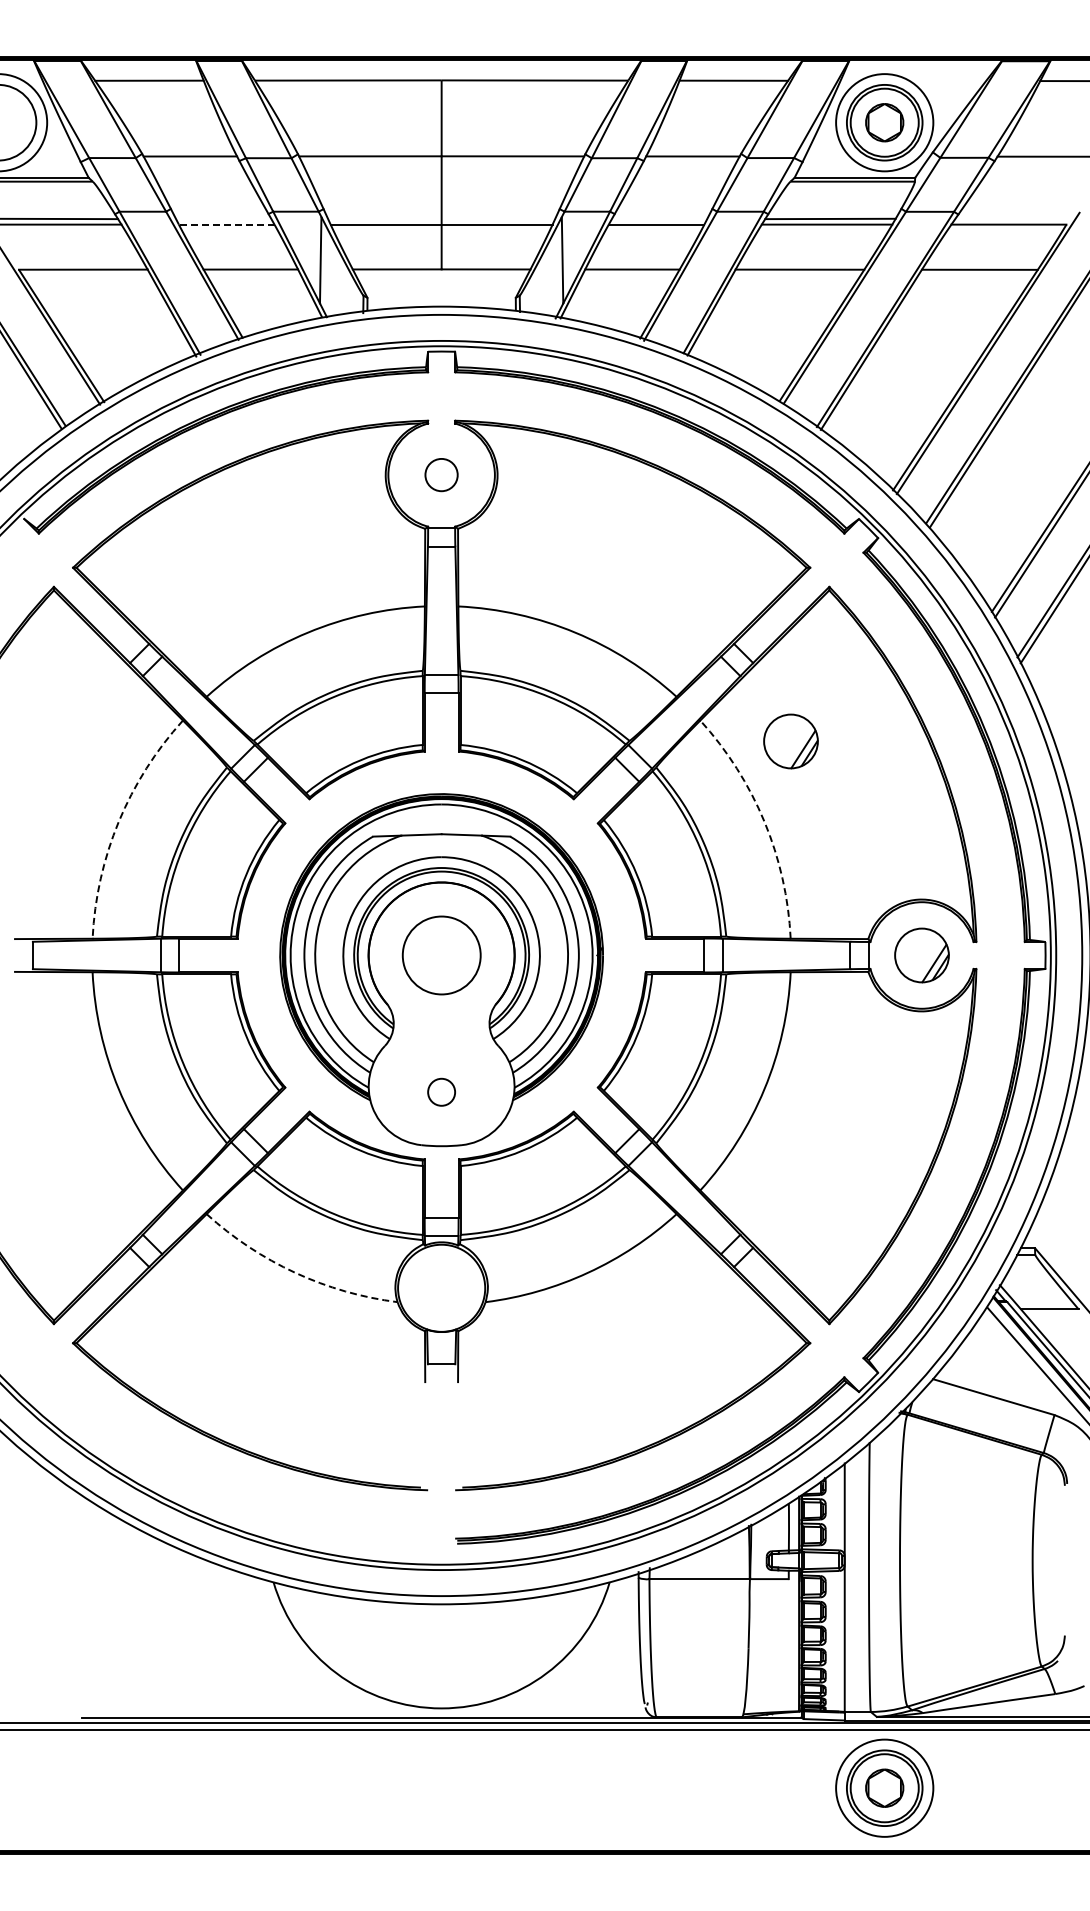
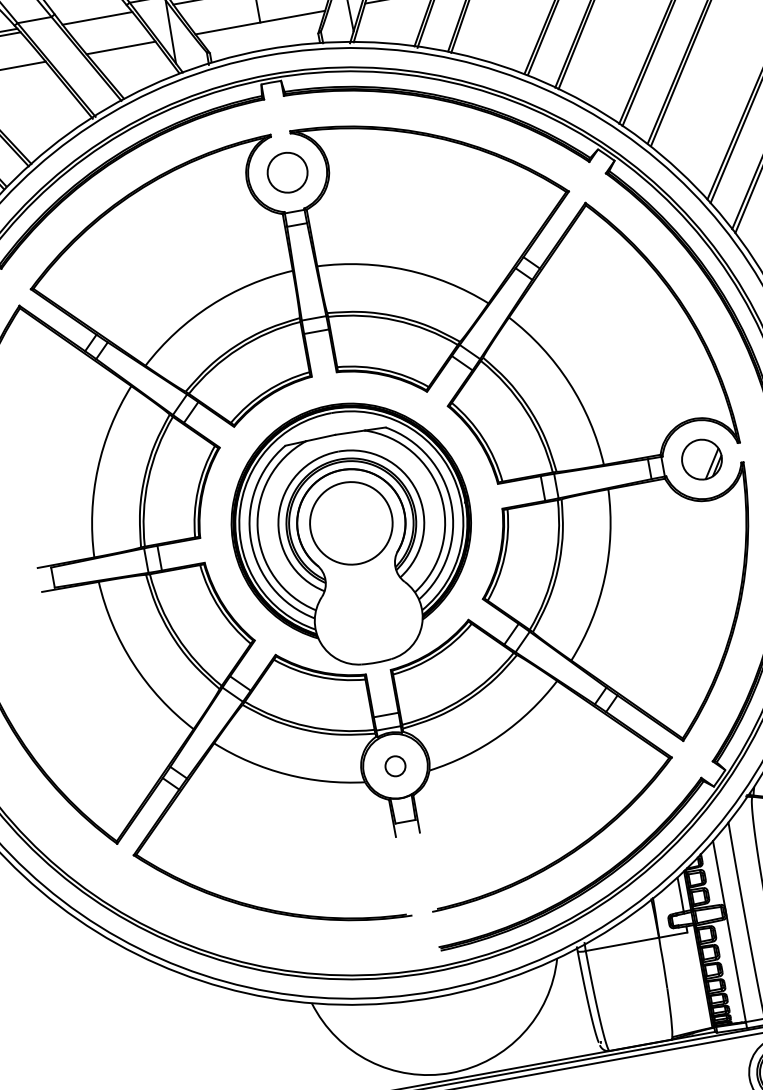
line: (226, 224) -> (97, 18), dashed -> solid
circle: (441, 474) -> (287, 172), size x1.67
part: (790, 741) -> (577, 320), removed
arc: (118, 821) -> (97, 468), dashed -> solid
arc: (764, 821) -> (569, 382), dashed -> solid
circle: (441, 955) -> (351, 523), size x1.43
circle: (441, 1091) -> (395, 765), moved
arc: (295, 1272) -> (286, 774), dashed -> solid

